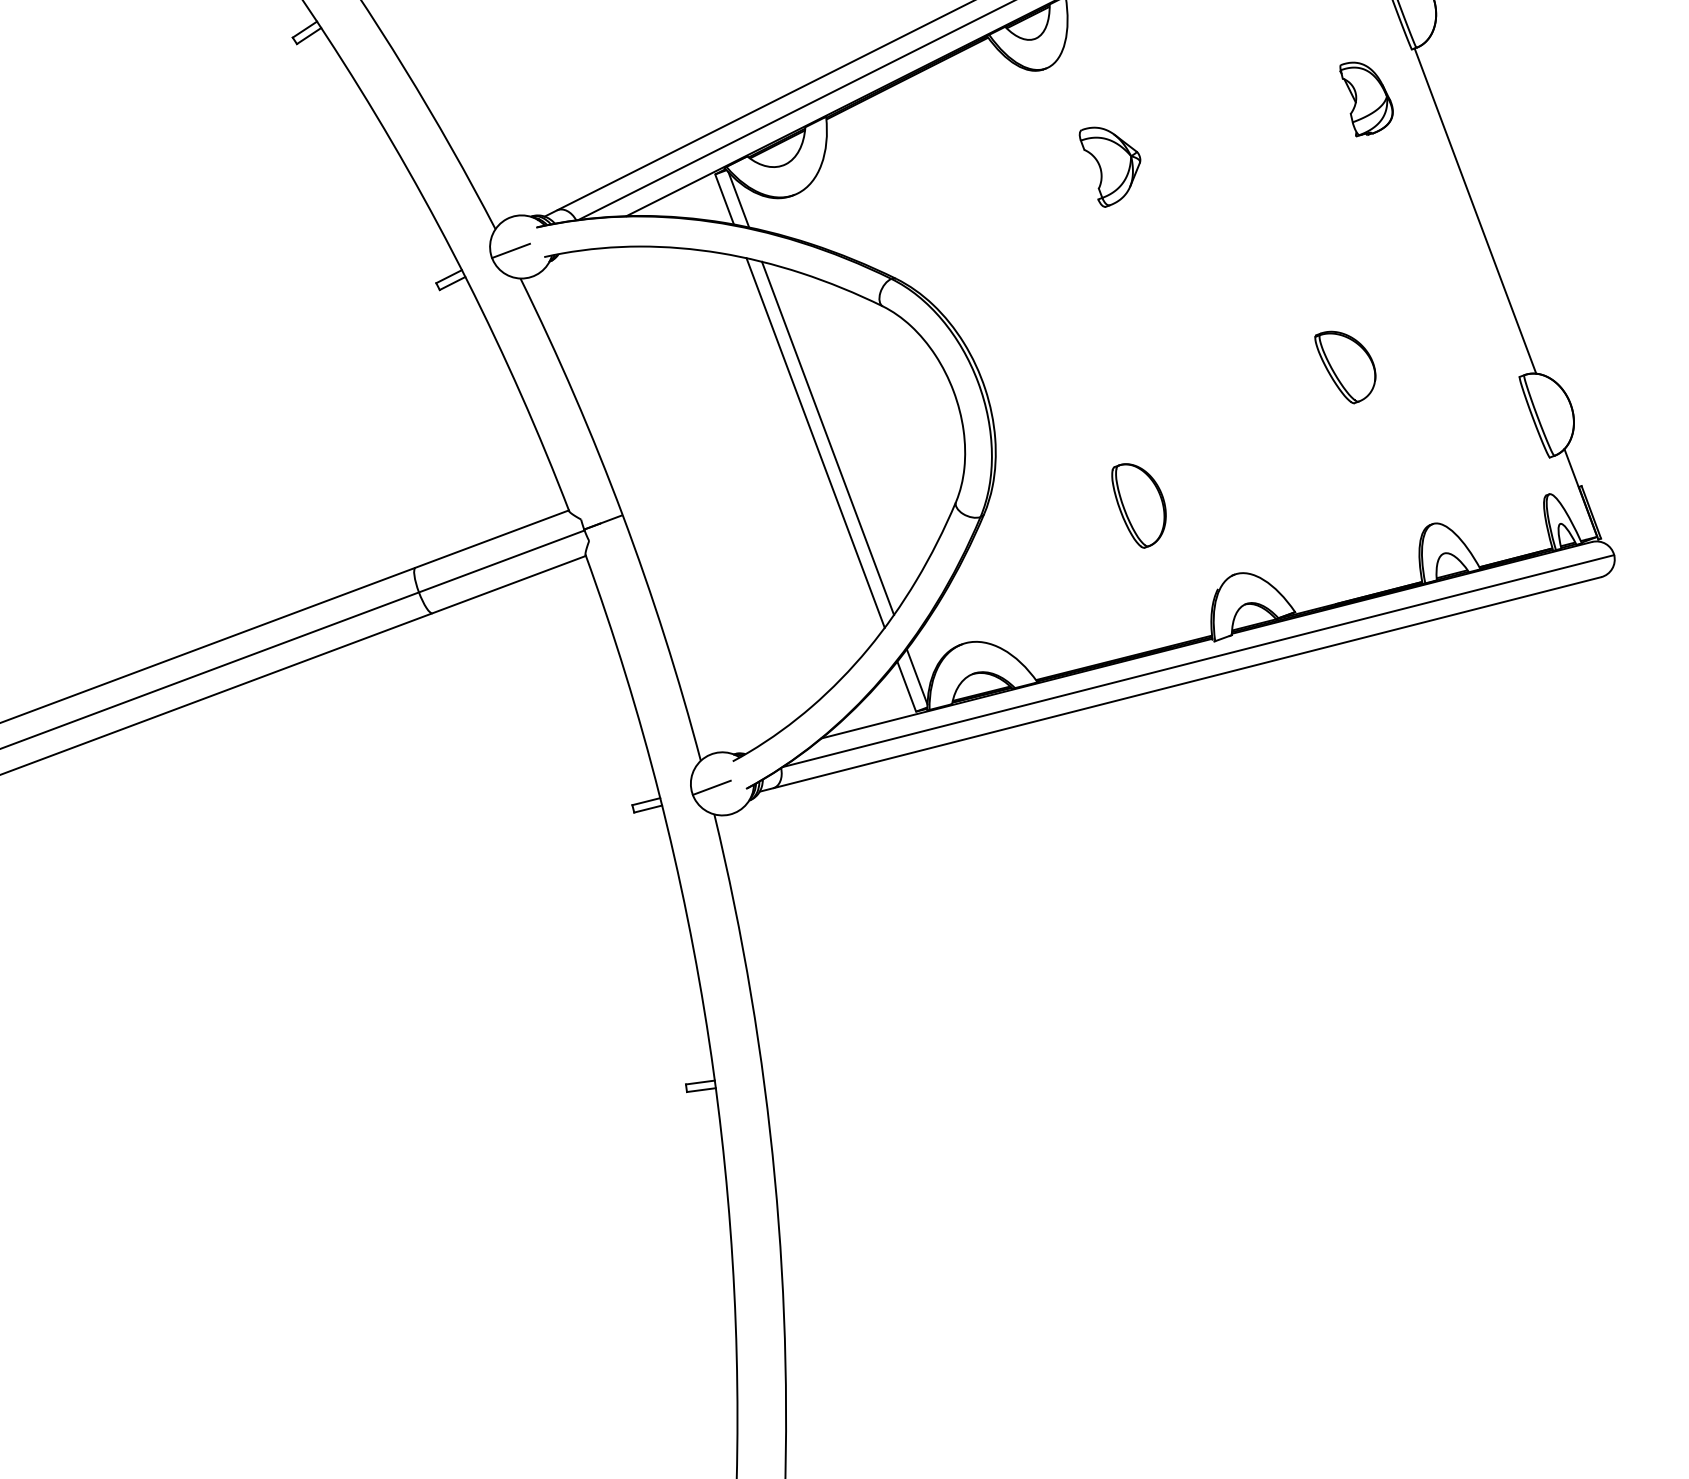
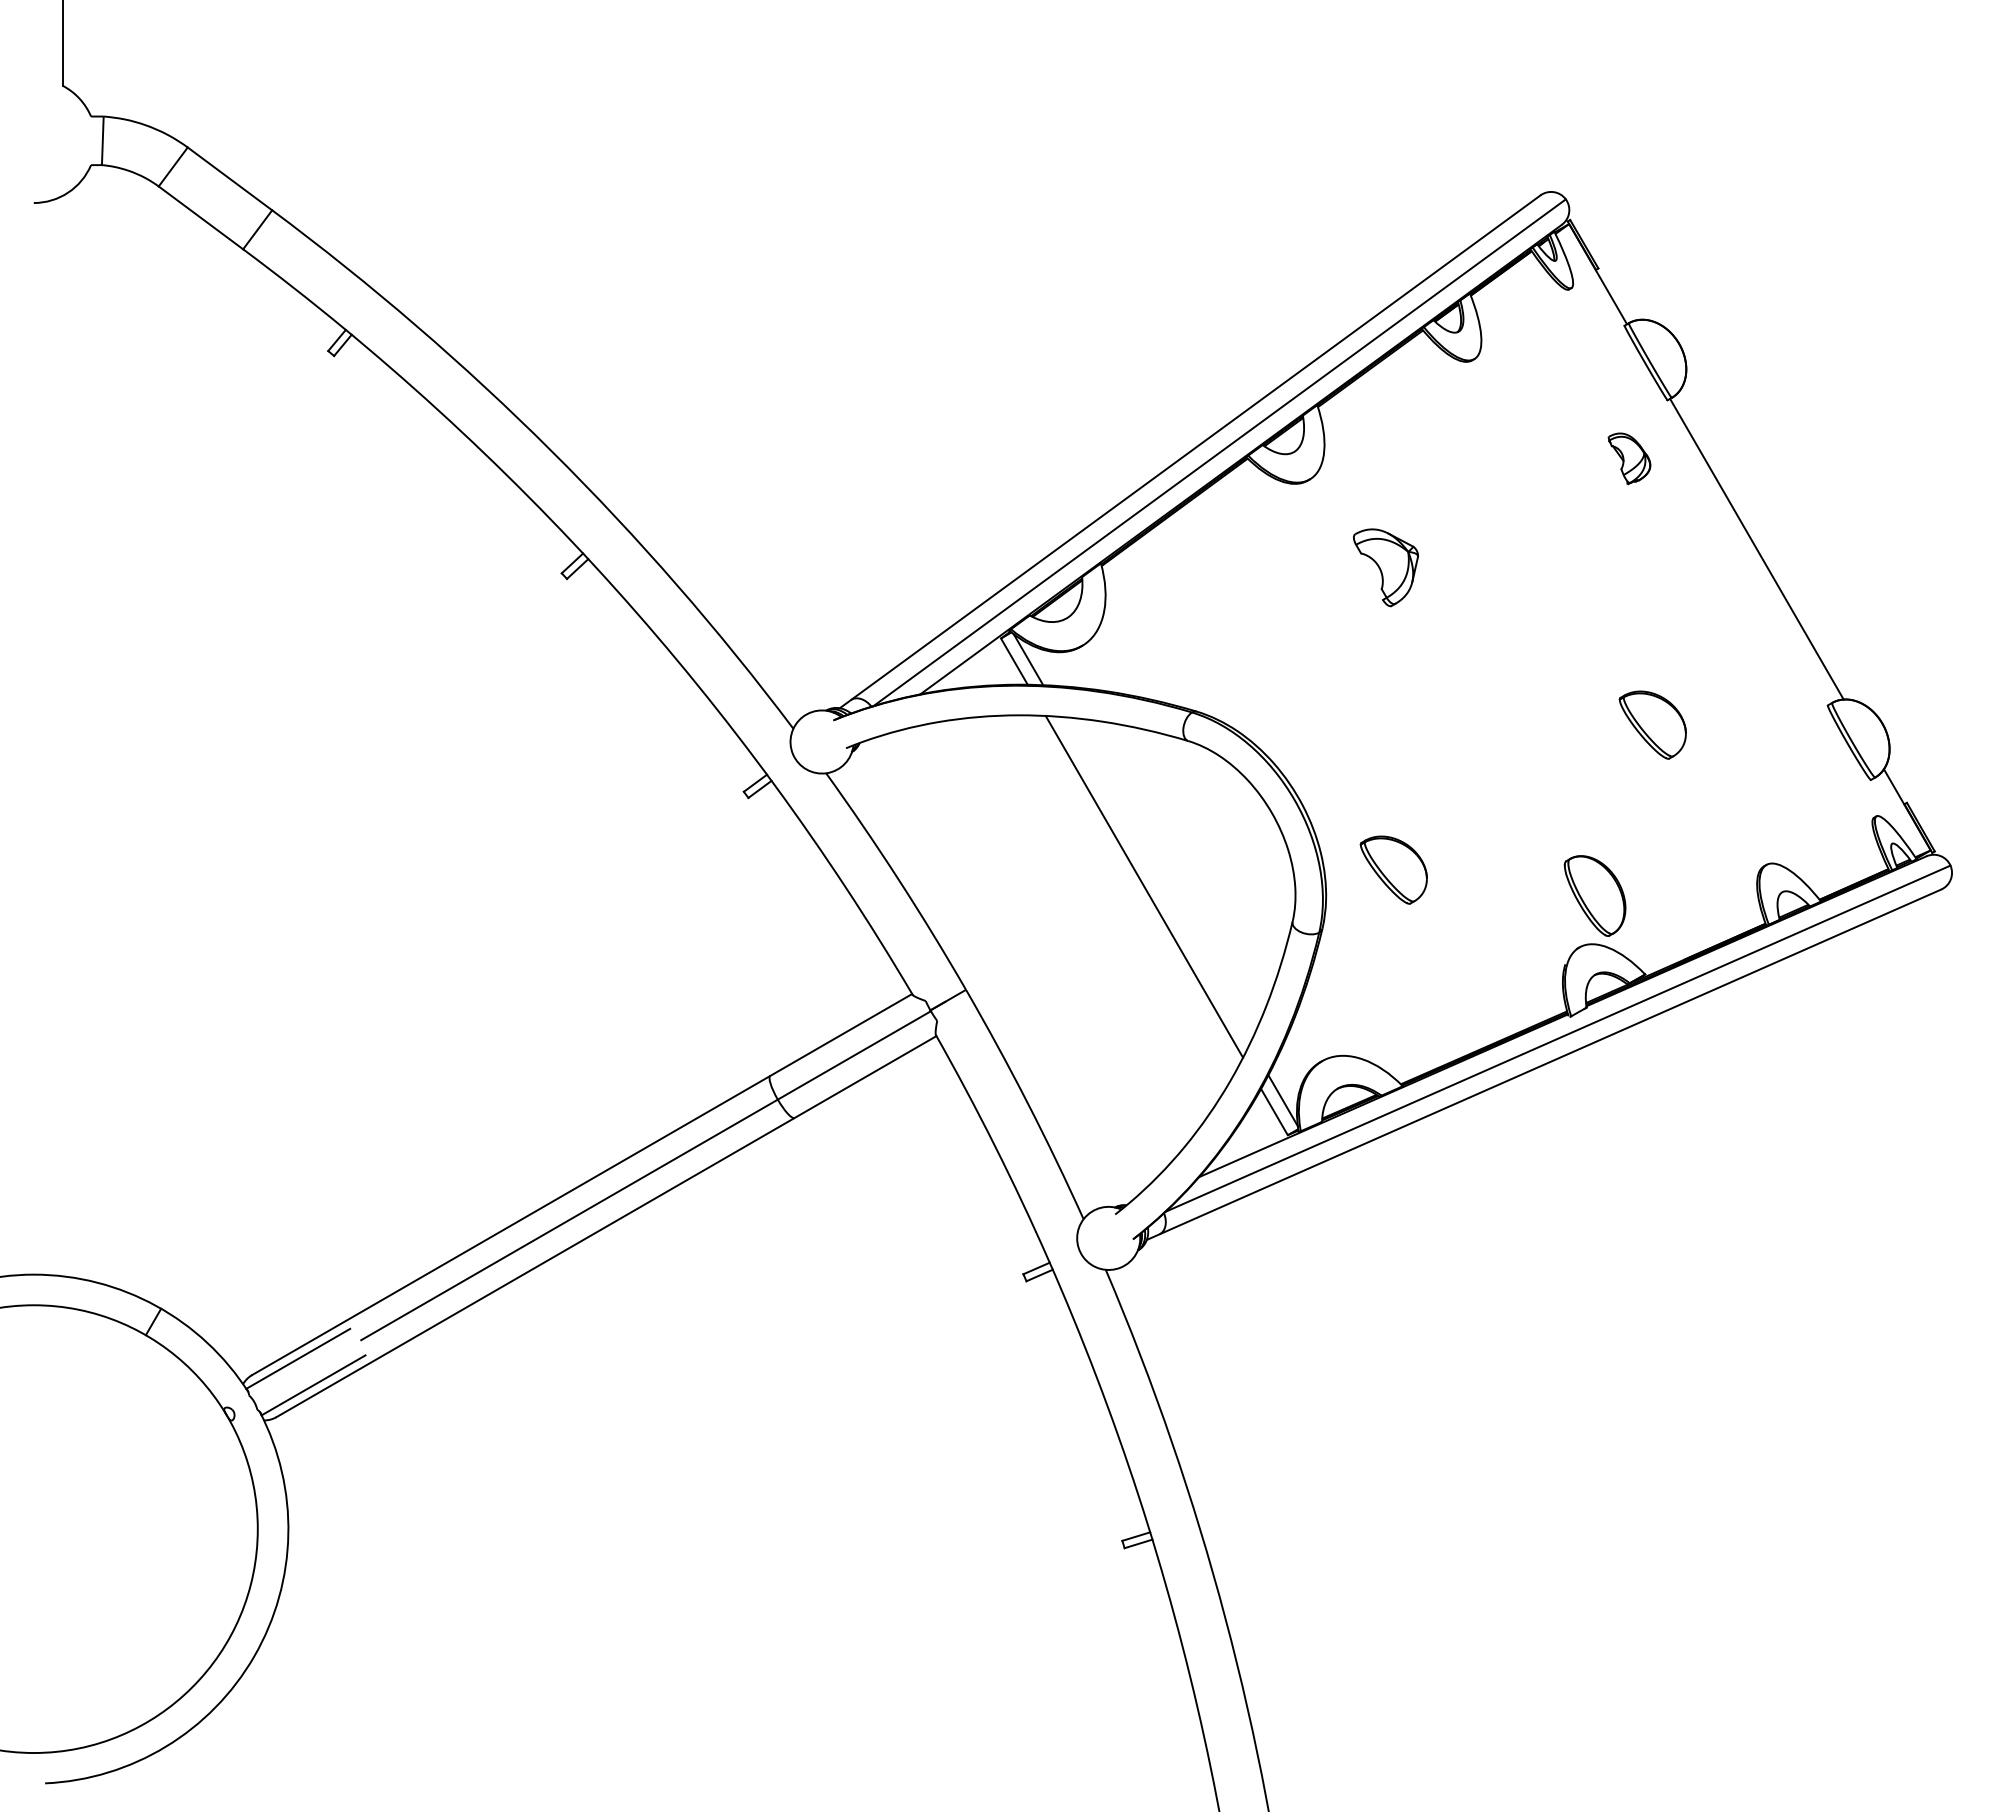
part: (1364, 100) -> (1629, 458), size x0.7
line: (510, 250) -> (811, 747), removed
line: (827, 437) -> (1155, 879), removed
part: (1064, 467) -> (1393, 869), added
part: (1136, 505) -> (1594, 895), moved
line: (711, 787) -> (1098, 1243), removed

